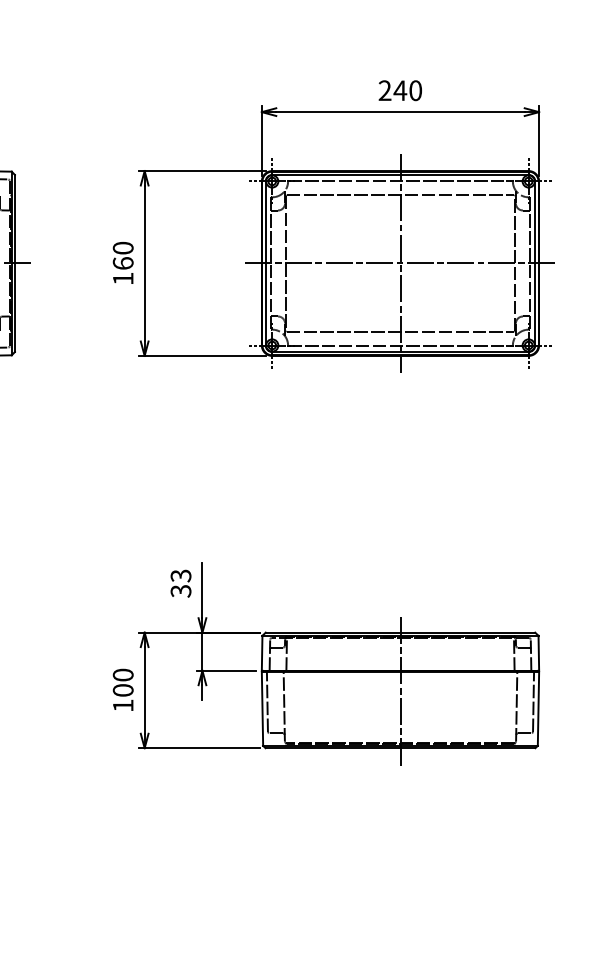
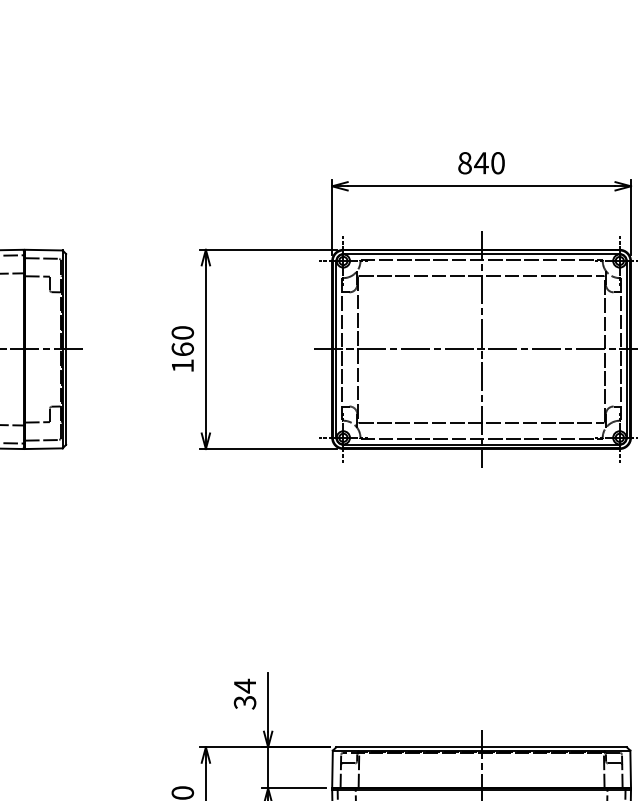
text: (384, 90) -> (464, 162), 240 -> 840
text: (180, 575) -> (244, 685), 33 -> 34

